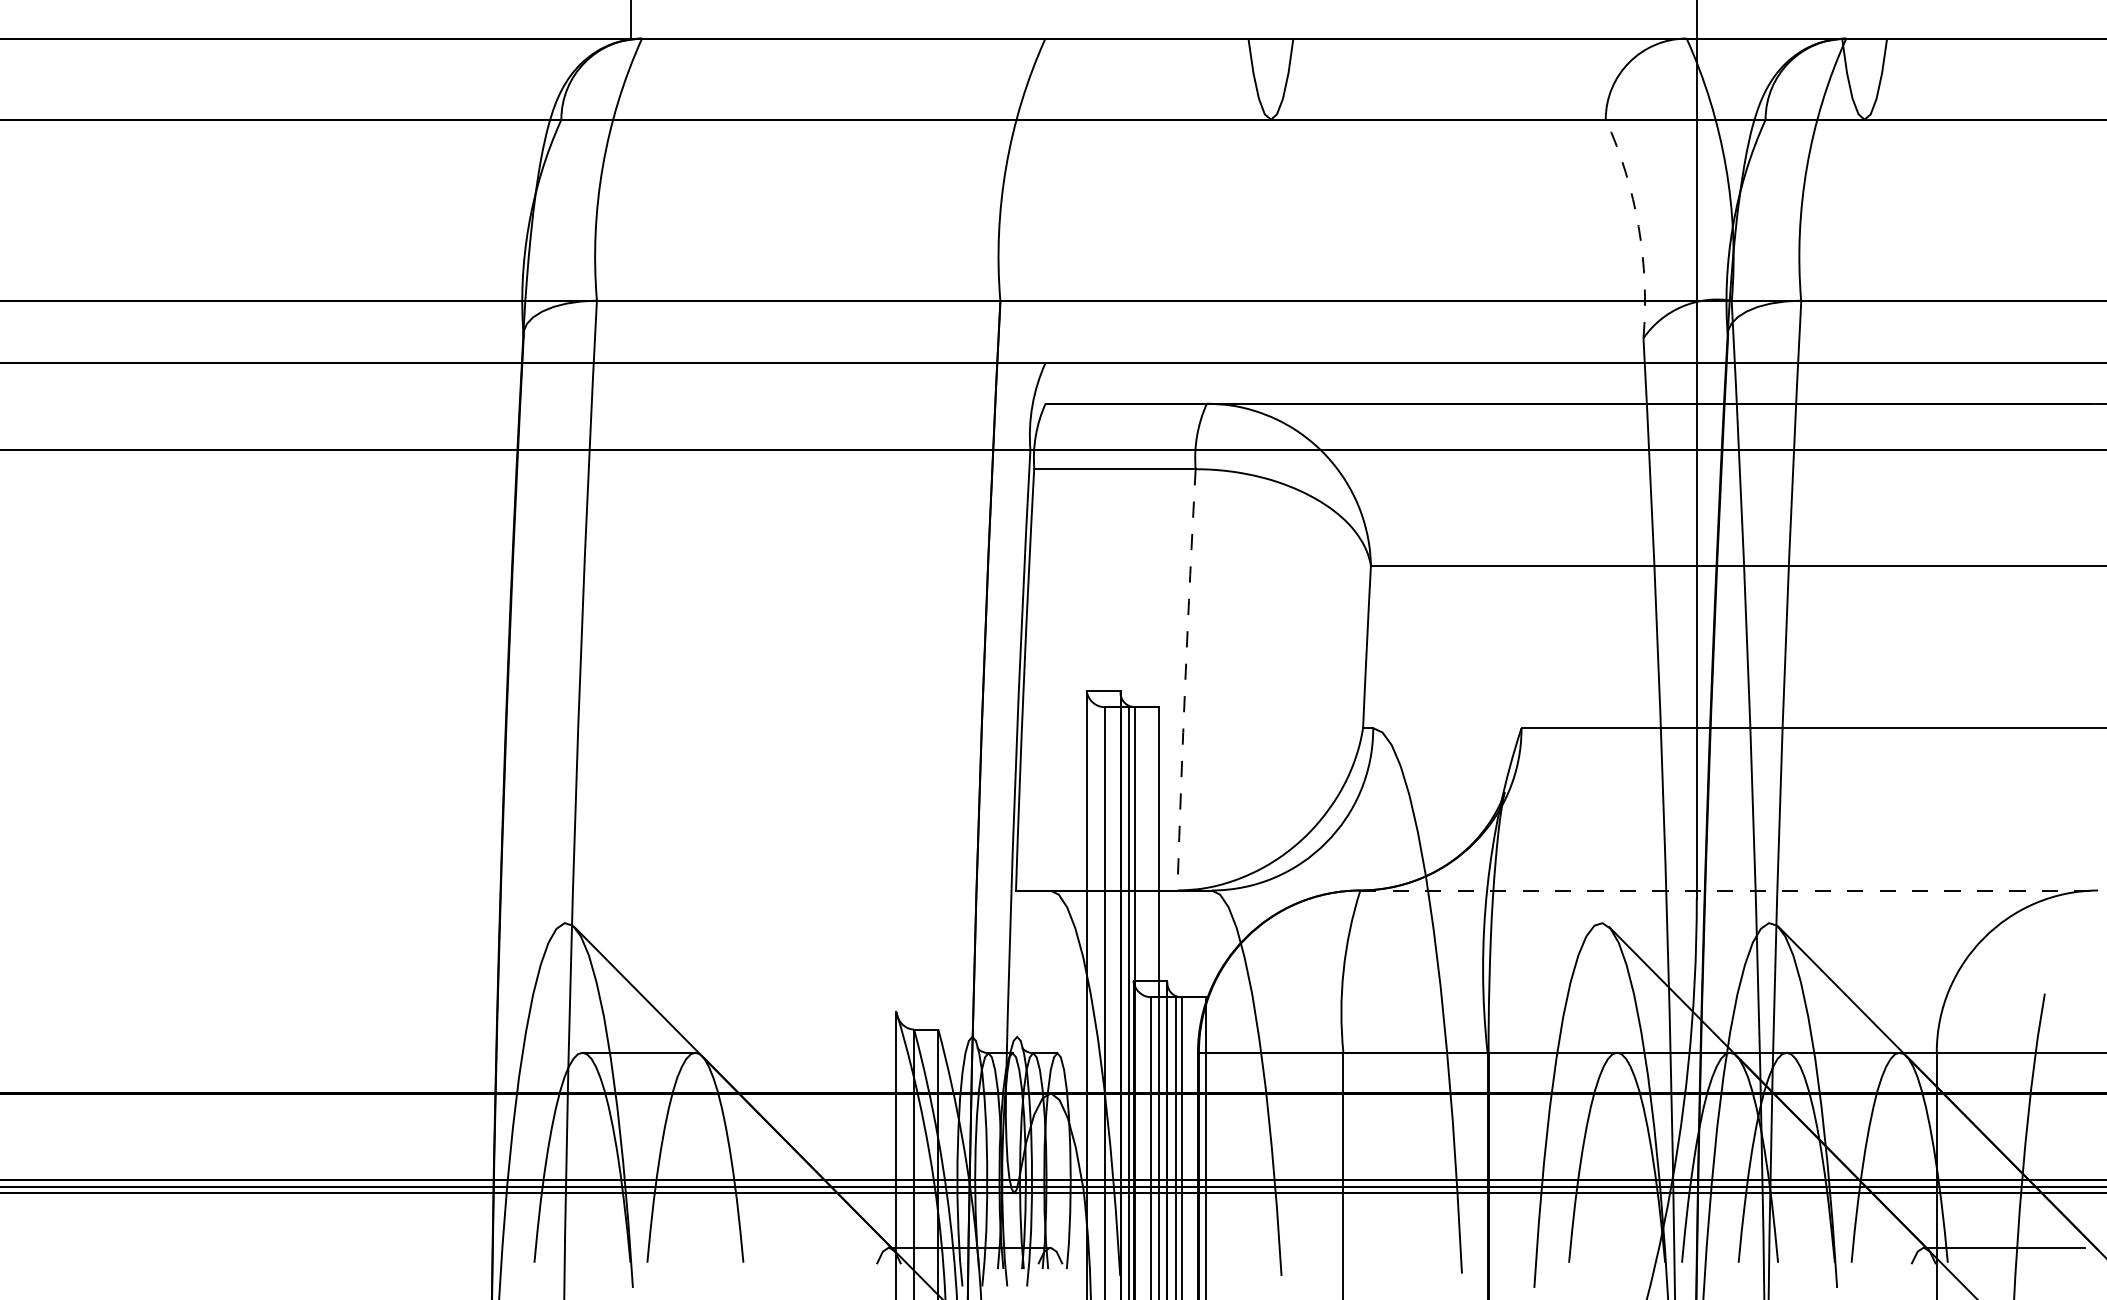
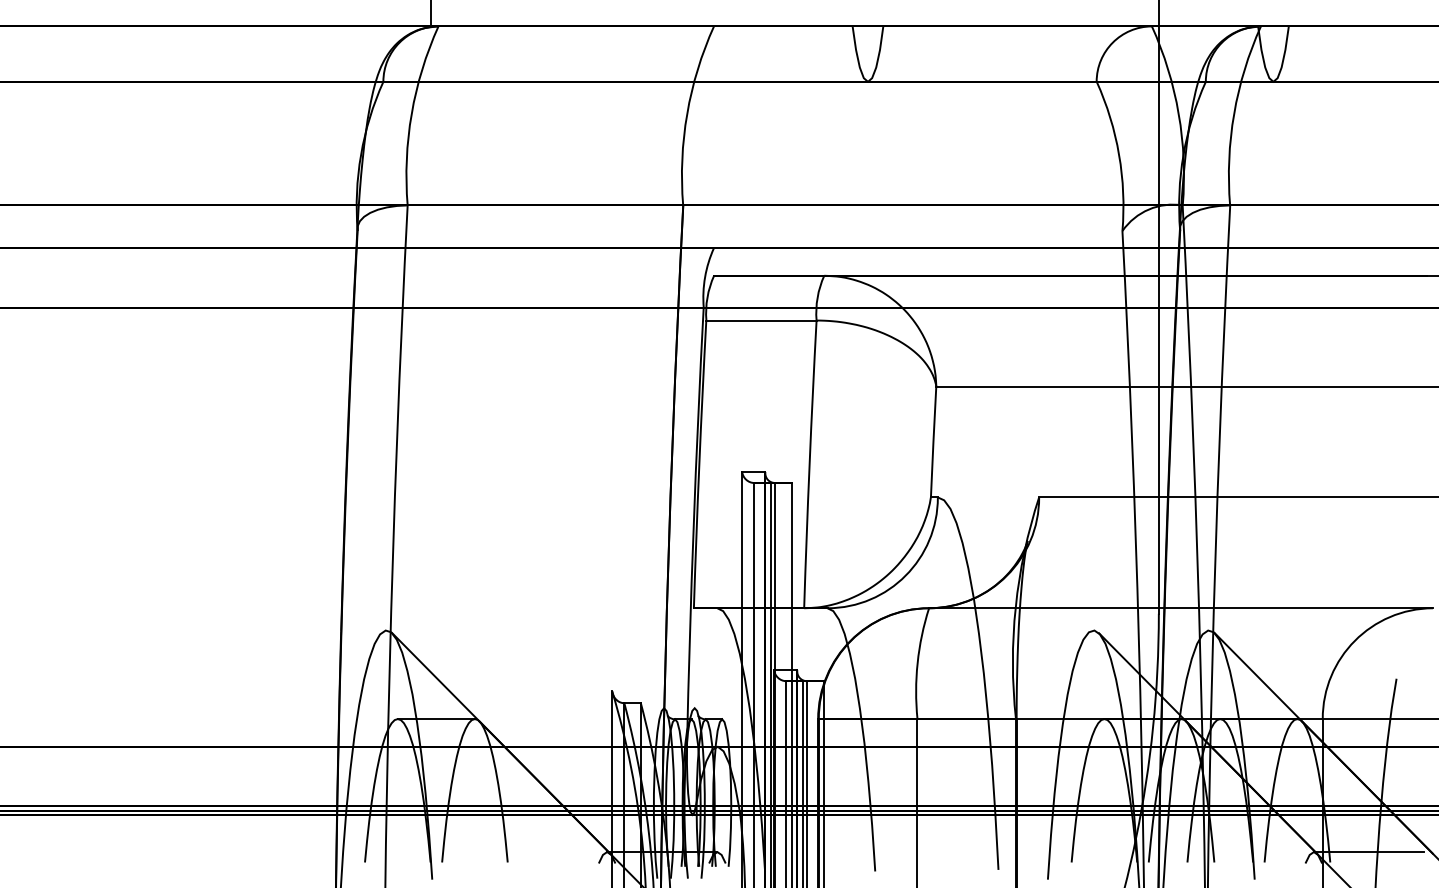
arc: (1639, 226) -> (1119, 154), dashed -> solid
arc: (1185, 680) -> (809, 464), dashed -> solid
line: (1728, 890) -> (1180, 608), dashed -> solid

